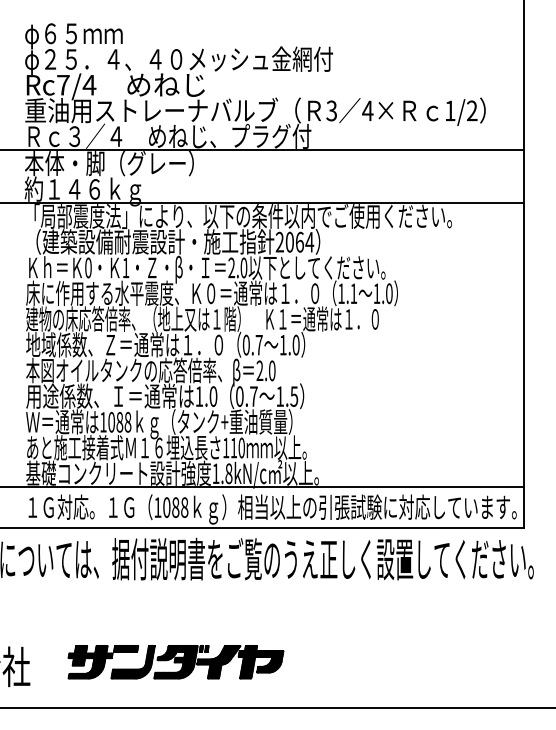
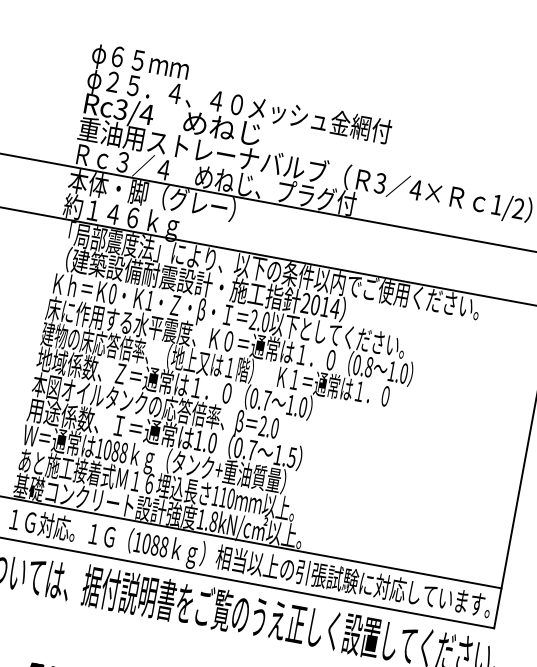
text: (62, 84) -> (120, 108), Rc7/4 -> Rc3/4
text: (299, 241) -> (325, 306), 2064 -> 2014
text: (347, 293) -> (362, 365), 1.1 -> 0.8

